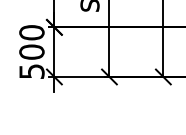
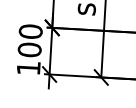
text: (31, 71) -> (28, 68), 500 -> 100

